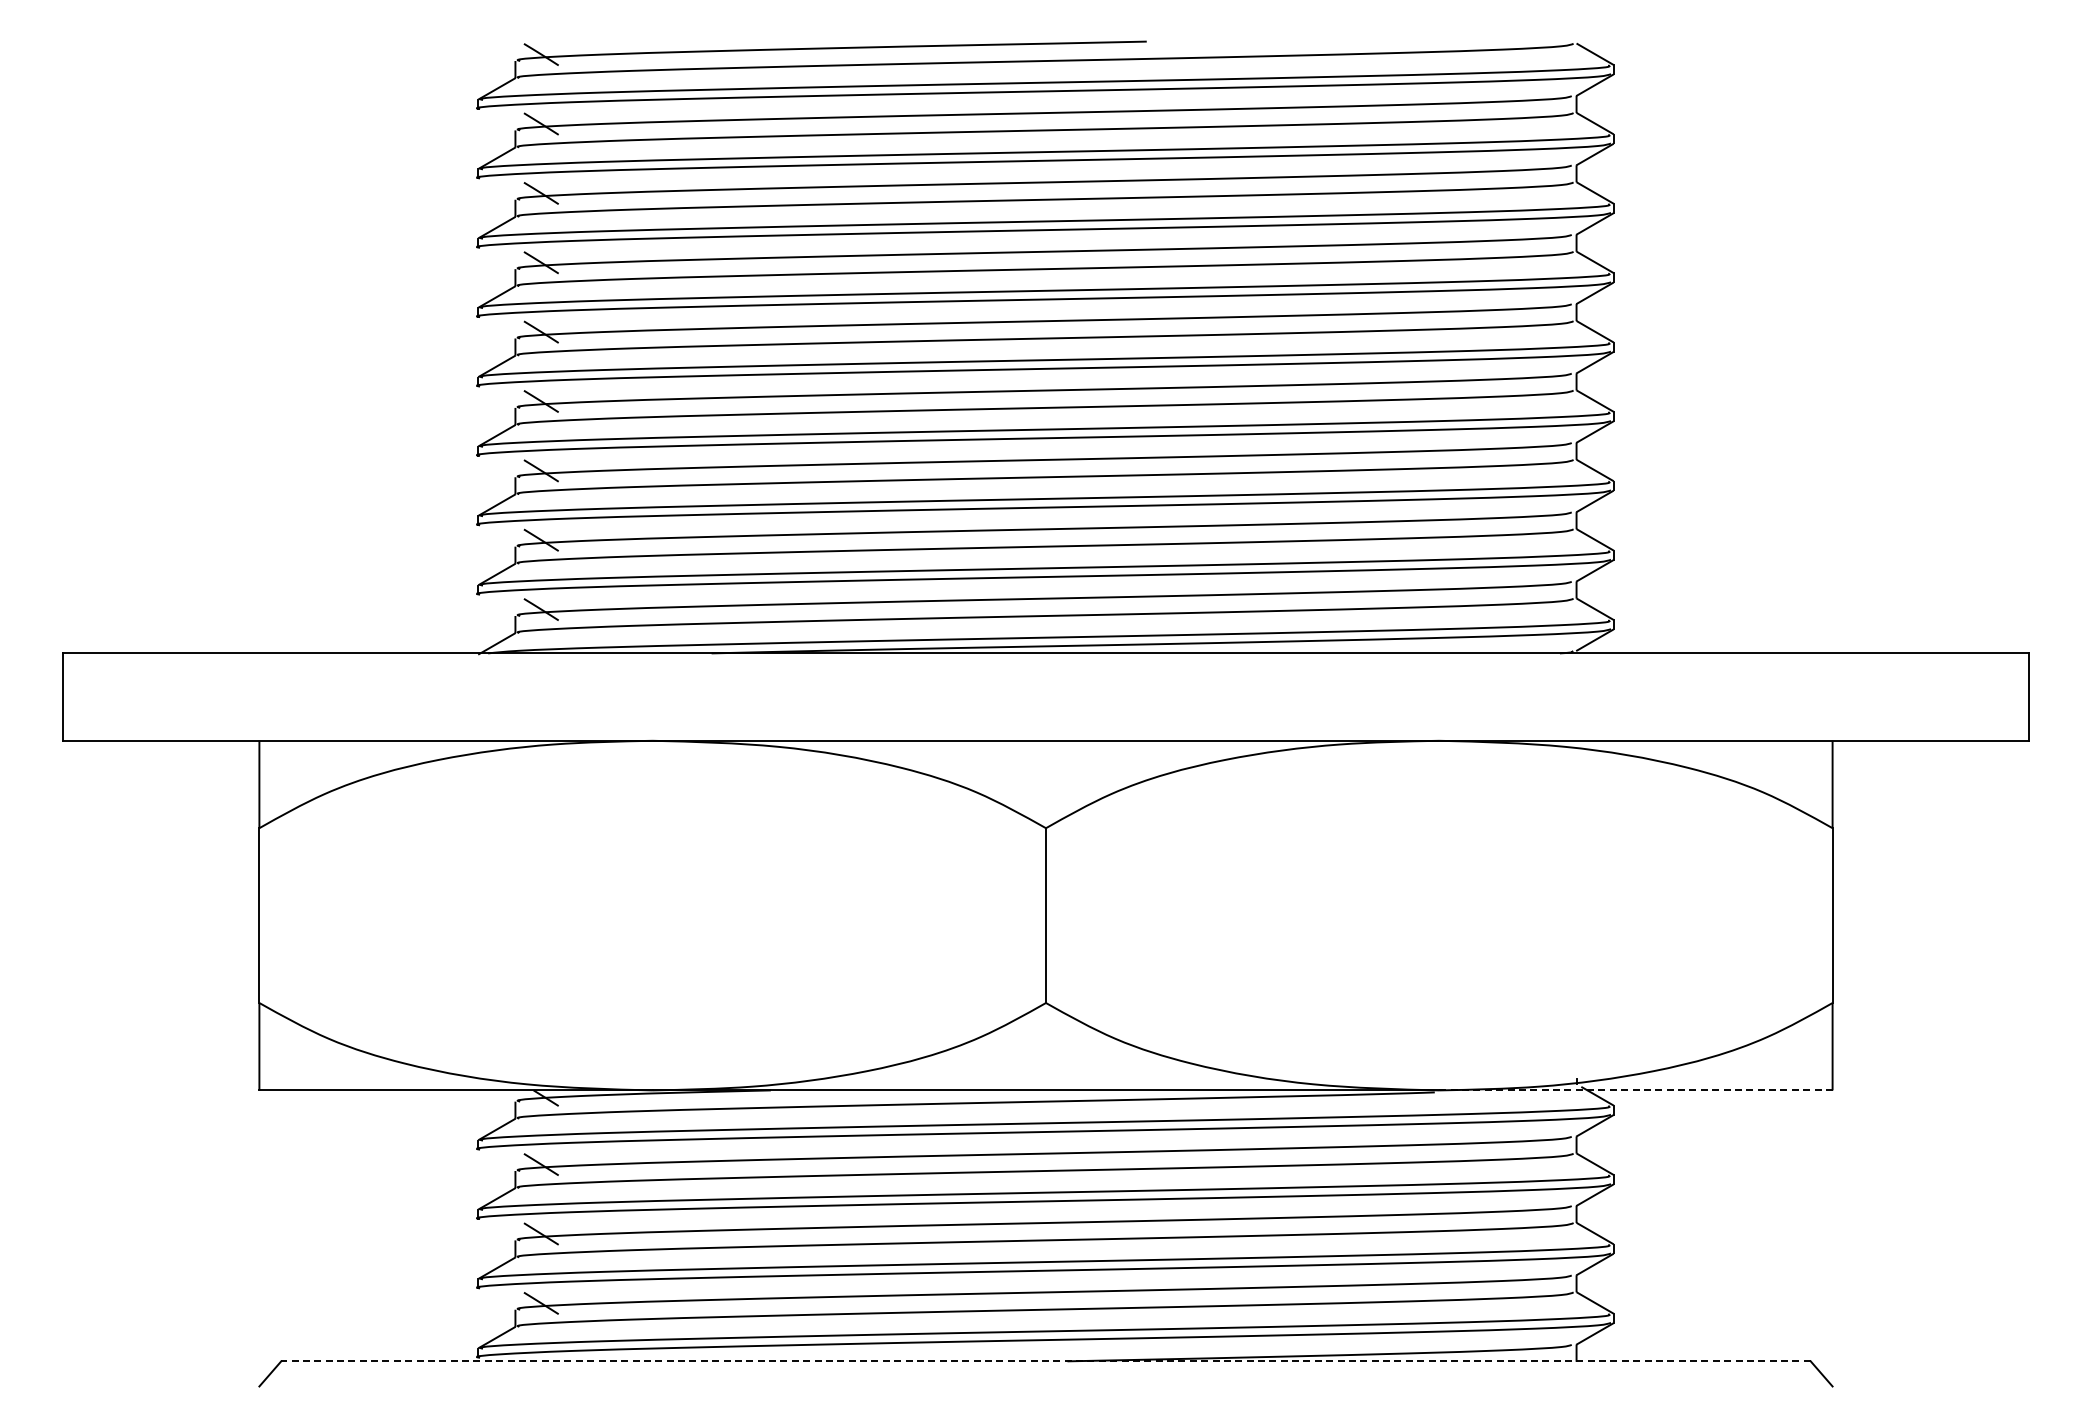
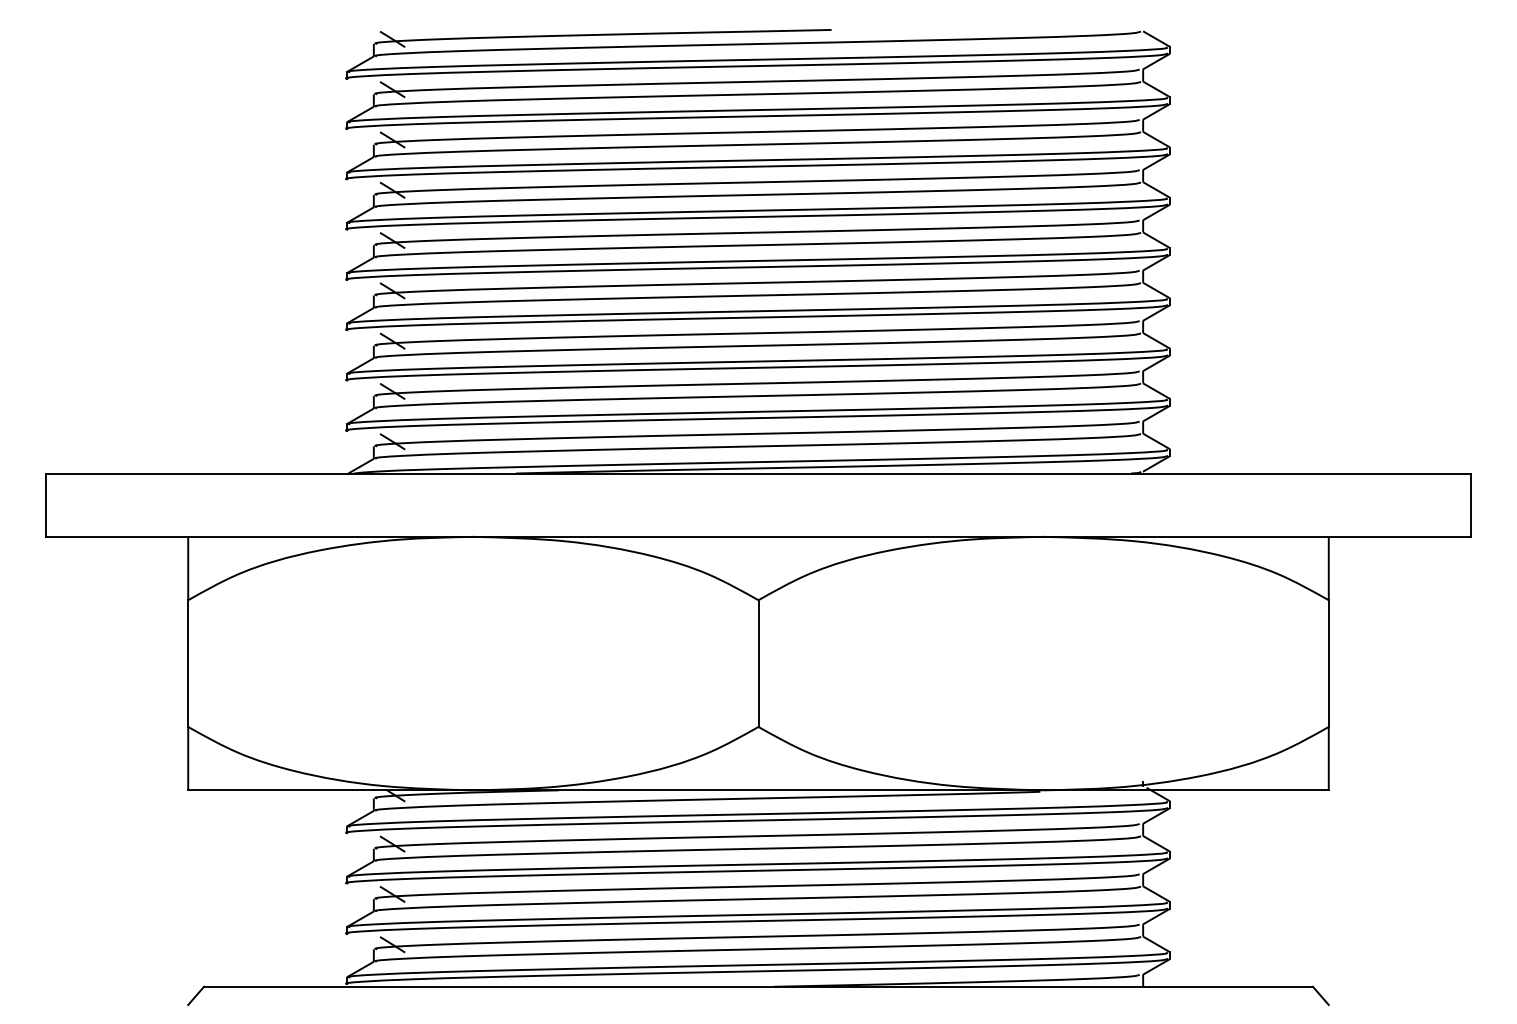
line: (1635, 1090) -> (1185, 790), dashed -> solid
line: (1046, 1361) -> (758, 986), dashed -> solid

